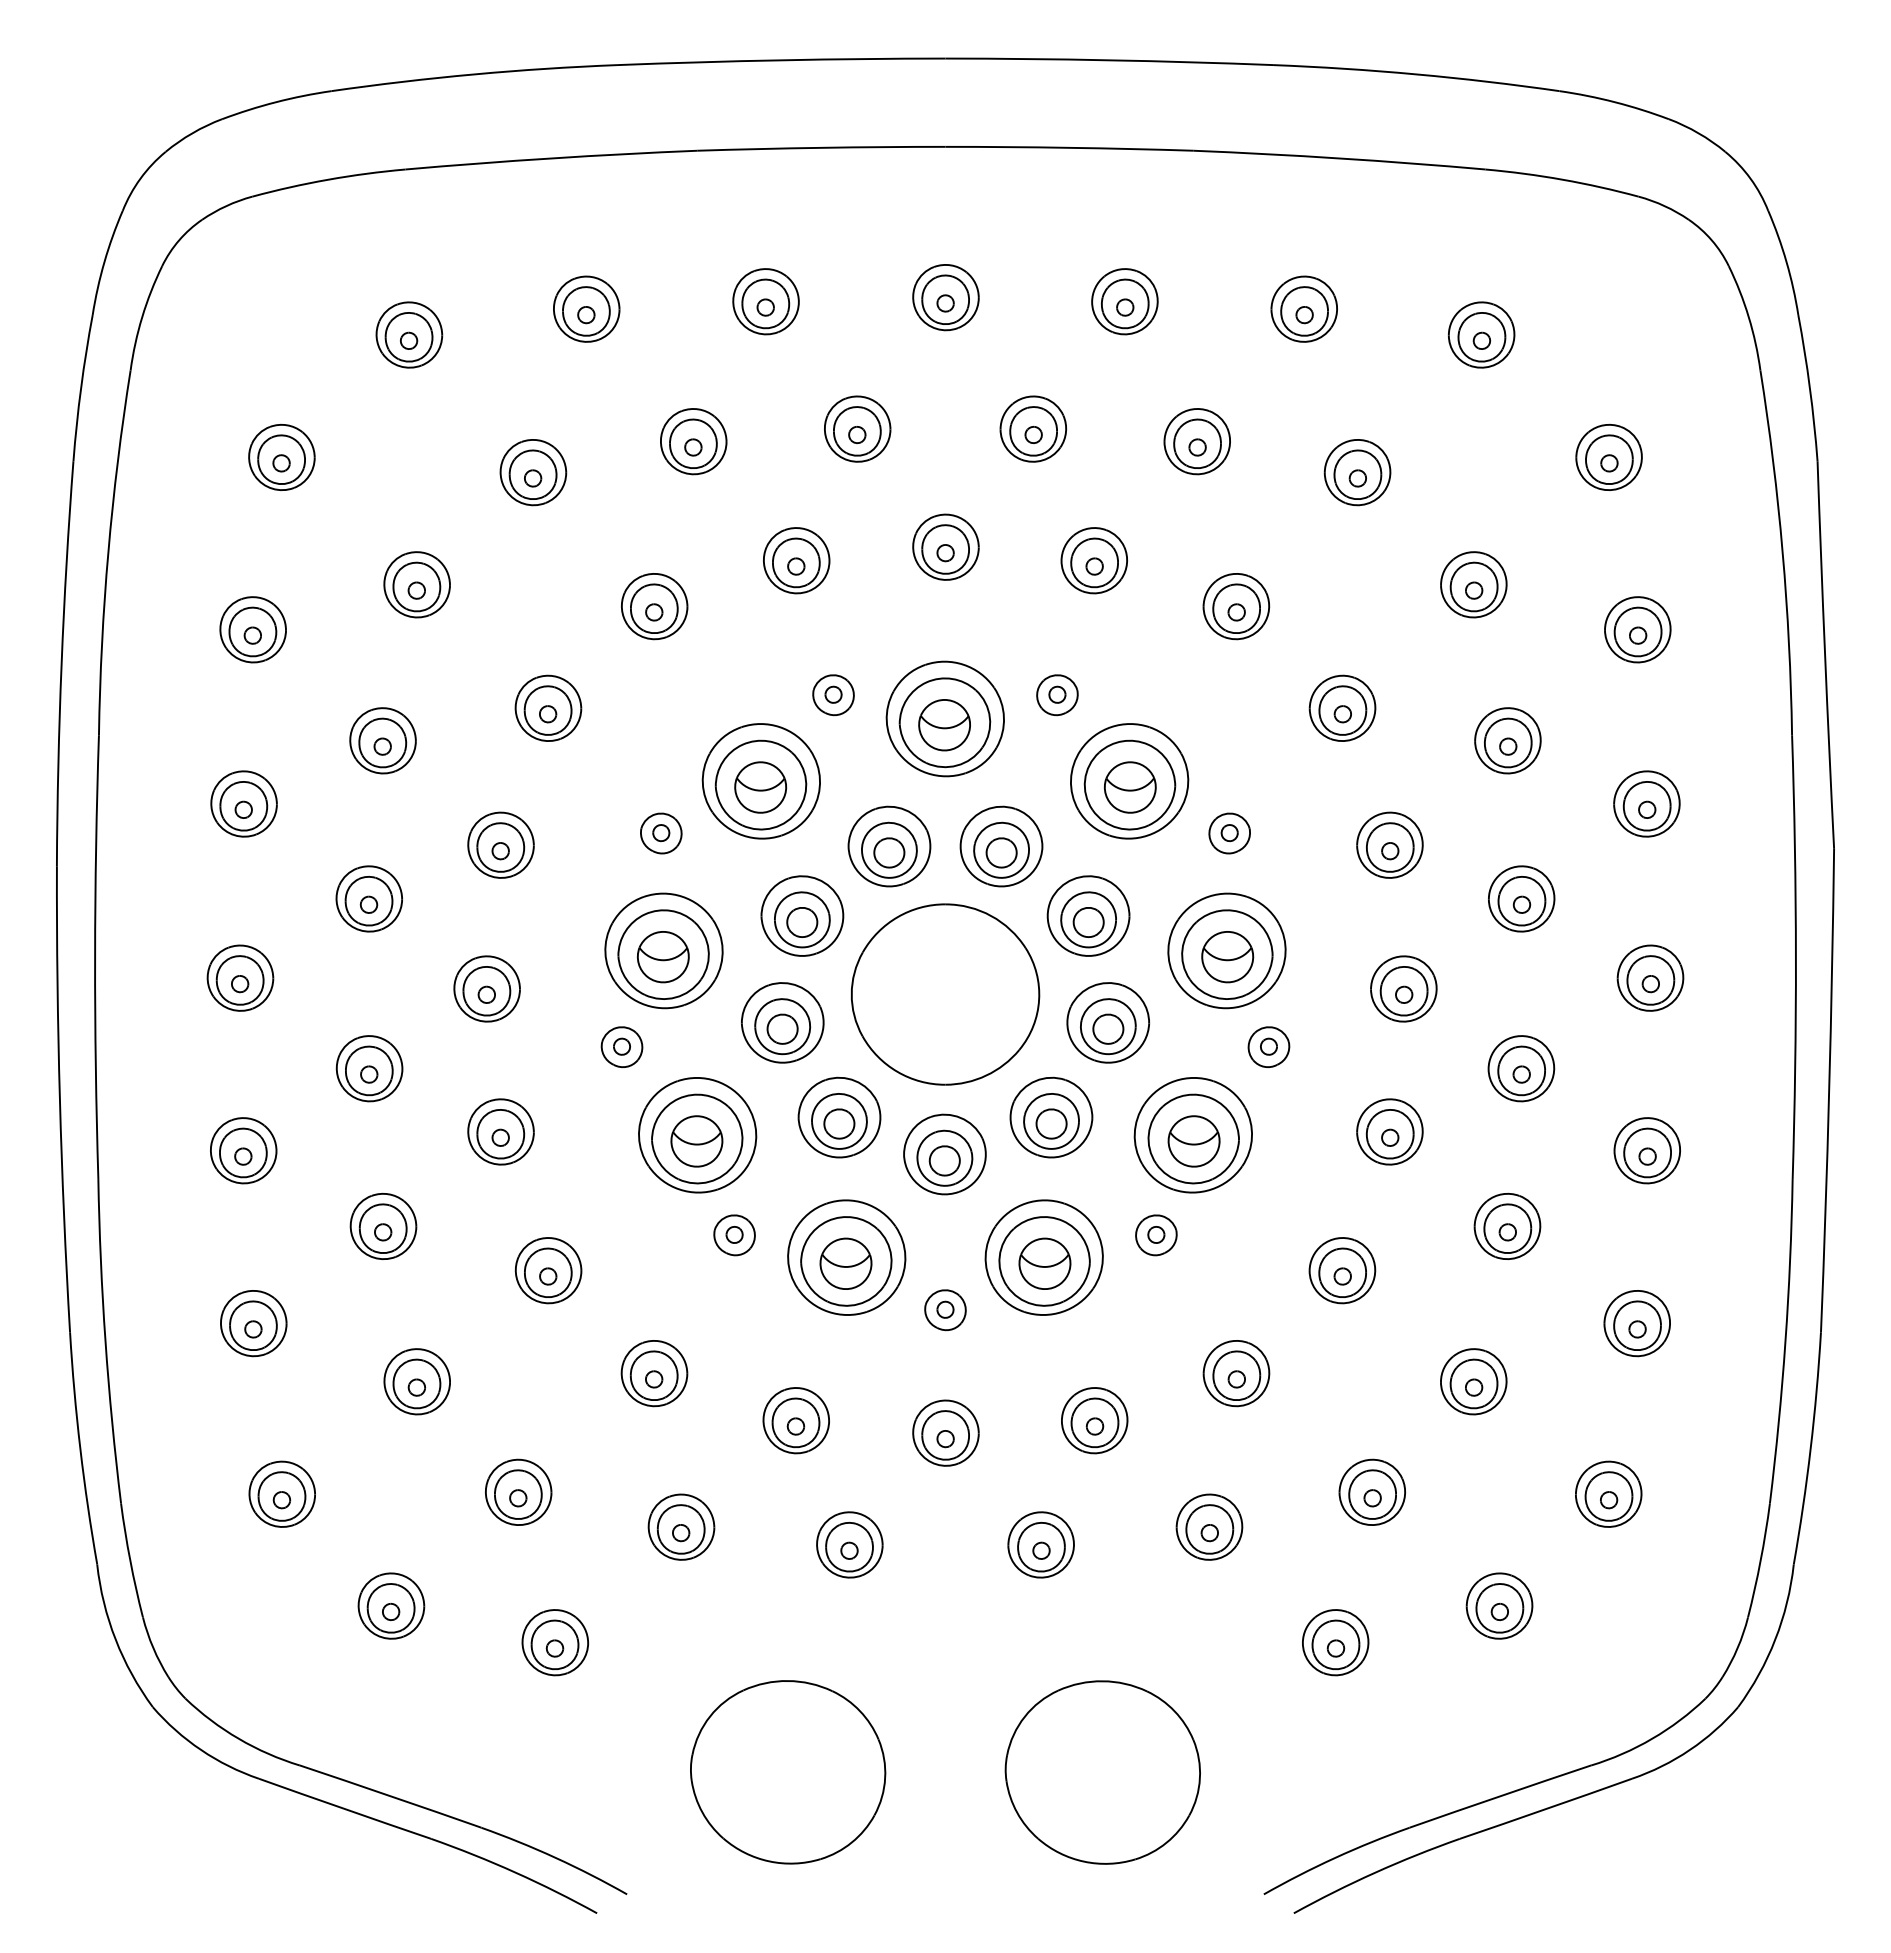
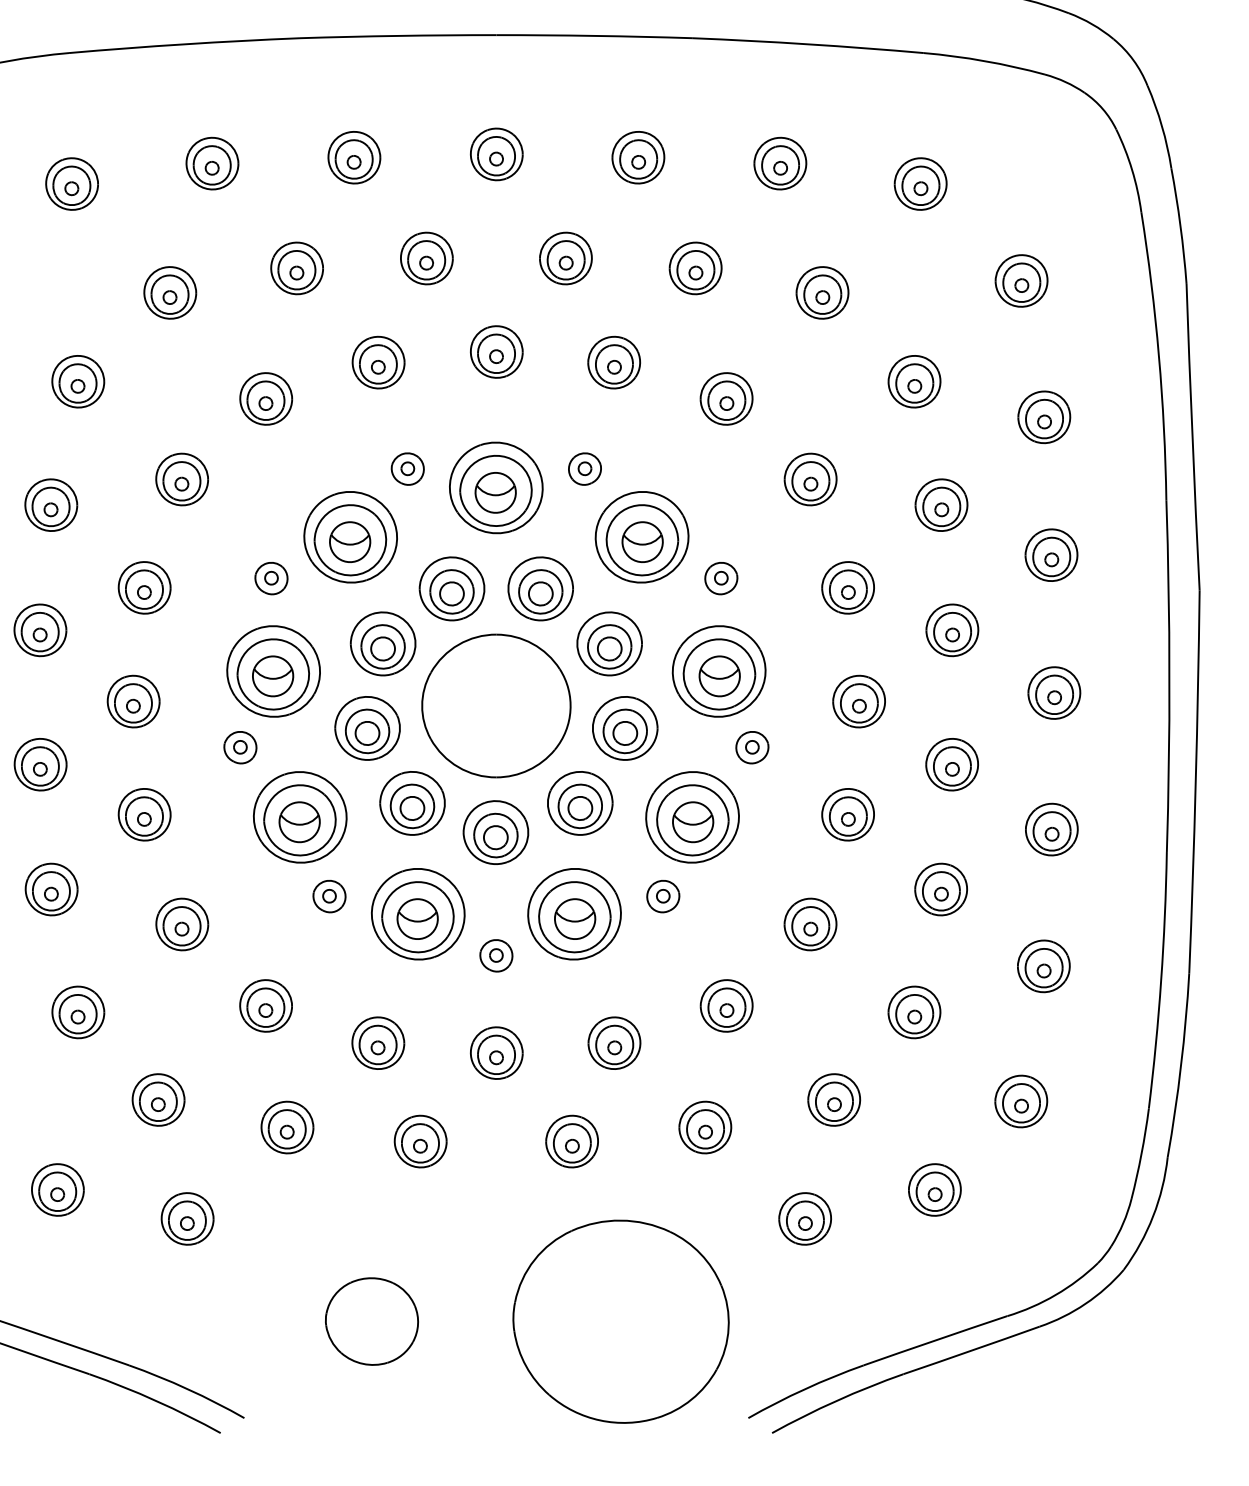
part: (788, 1772) -> (372, 1321), size x0.6
part: (1102, 1772) -> (620, 1321), size x1.4

